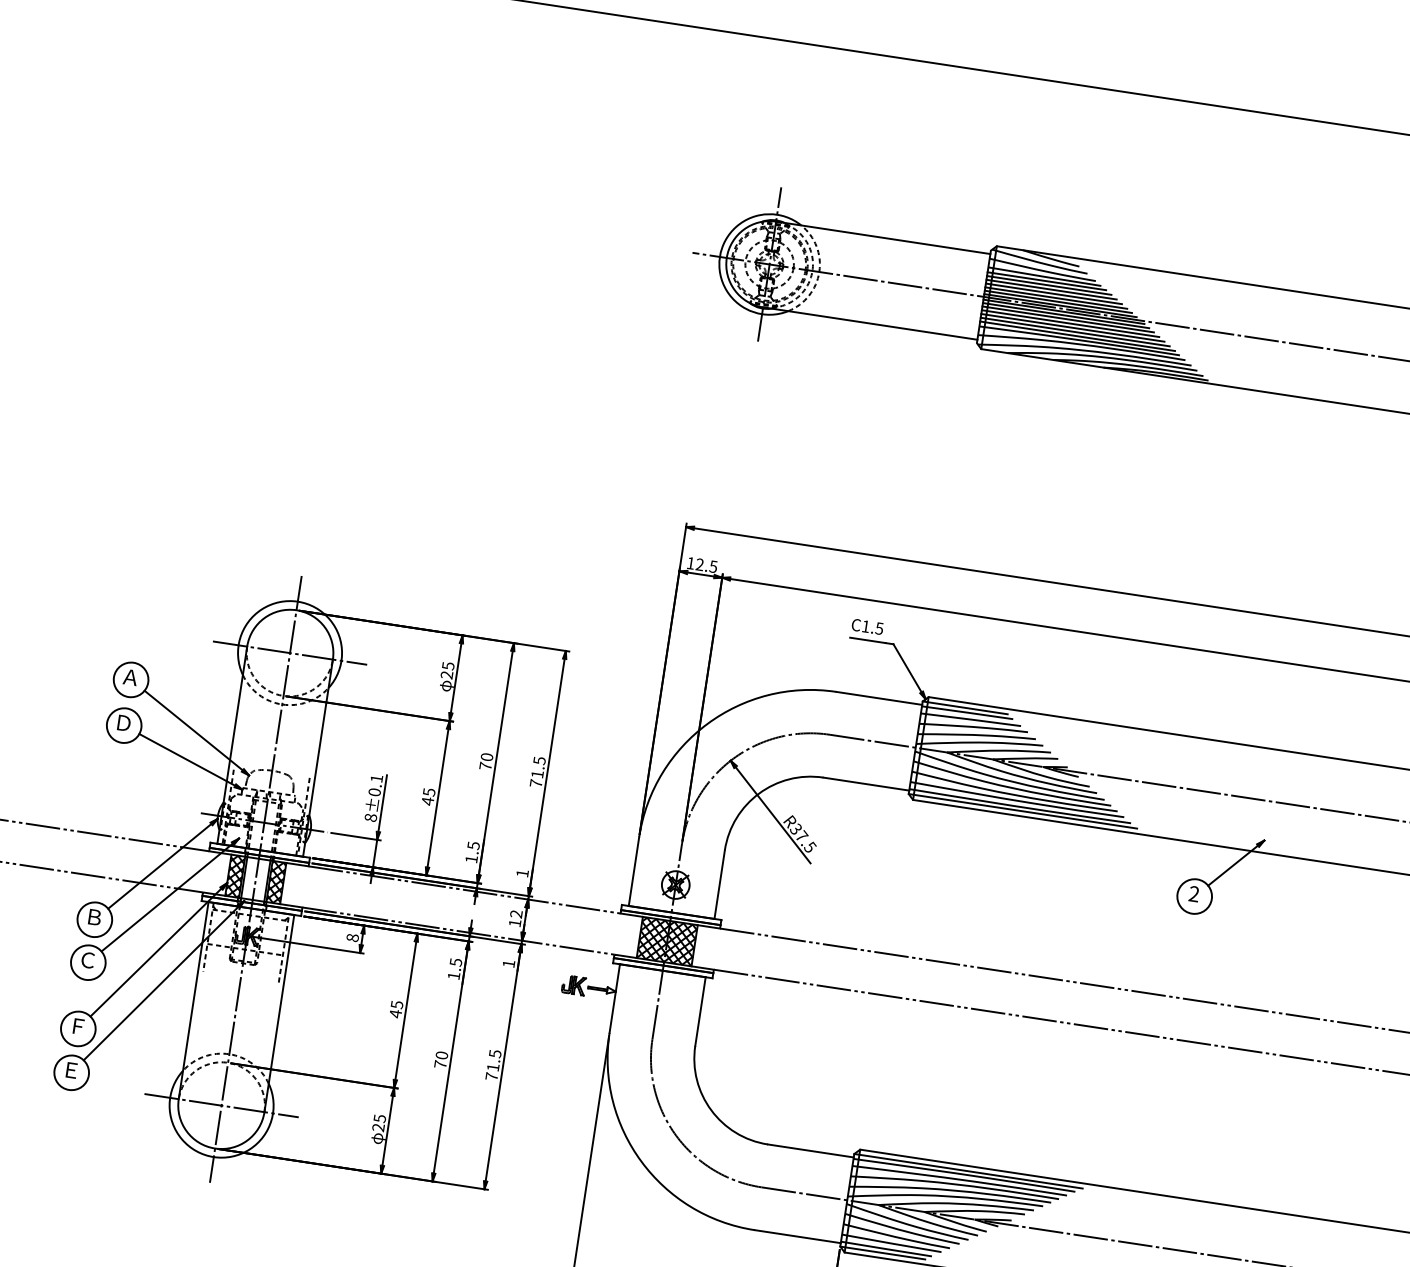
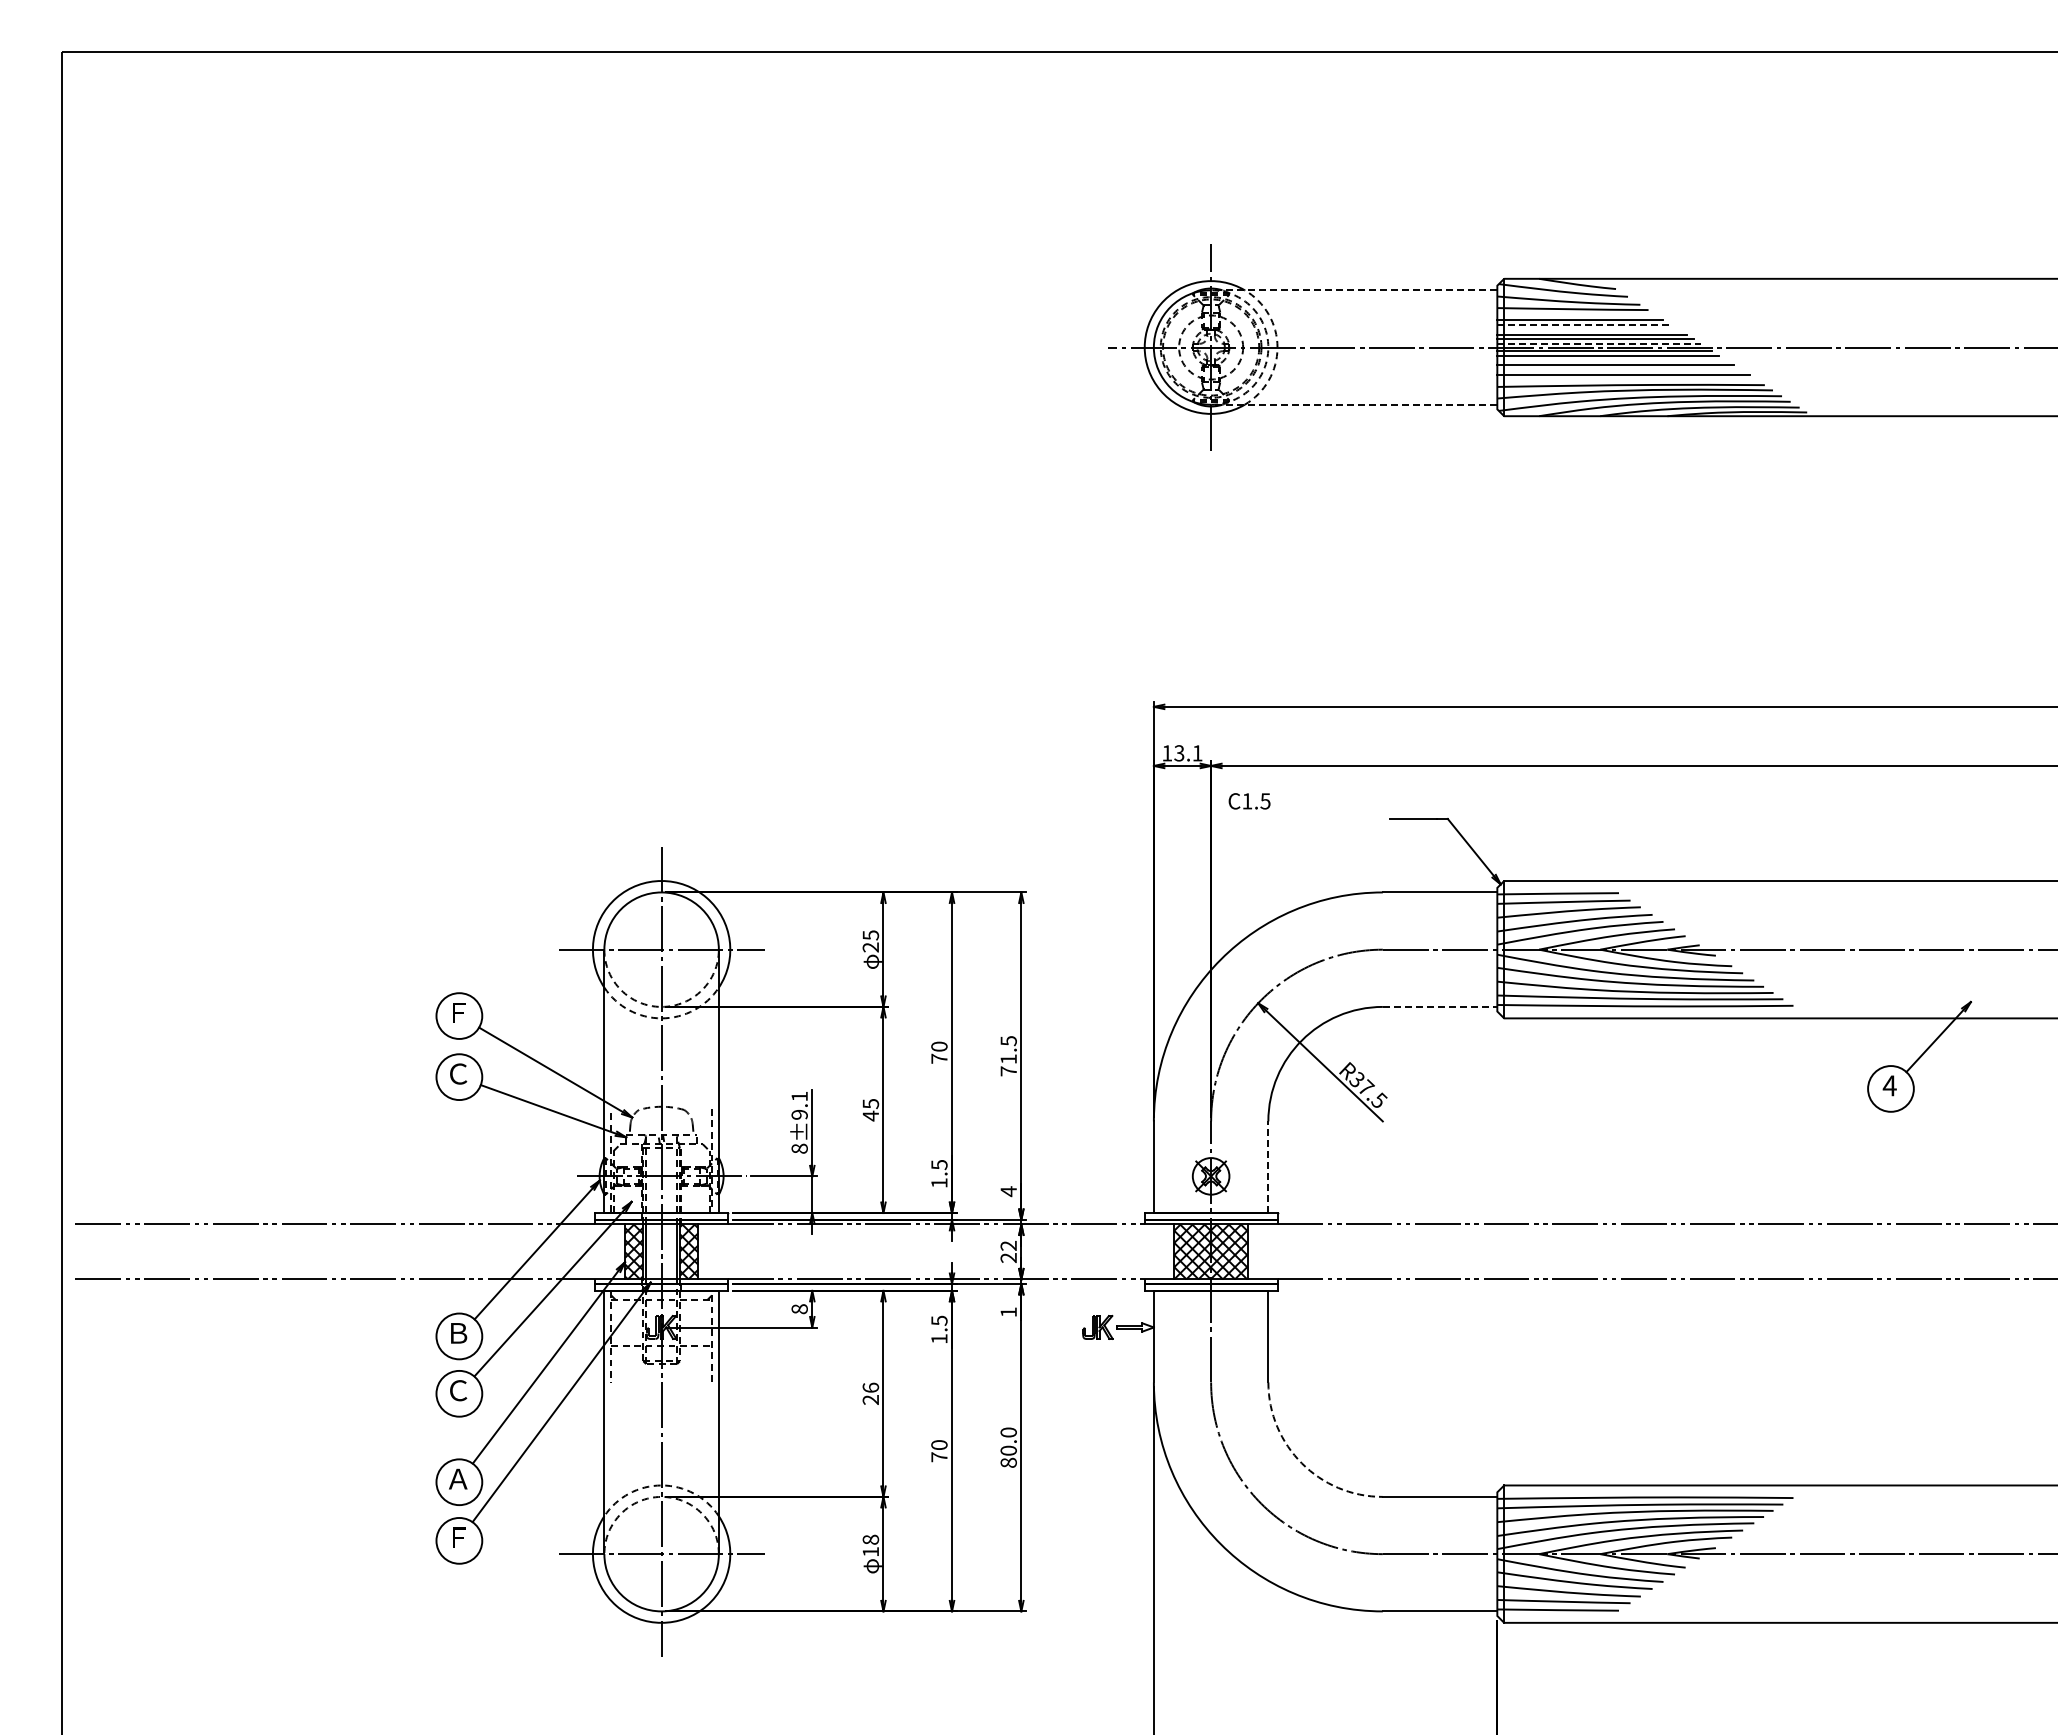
line: (882, 237) -> (1353, 290), solid -> dashed
line: (1046, 281) -> (1576, 314), removed
line: (1051, 289) -> (1584, 324), solid -> dashed
line: (1054, 293) -> (1588, 329), removed
line: (1060, 305) -> (1599, 343), solid -> dashed
line: (1067, 319) -> (1611, 360), removed
line: (869, 323) -> (1353, 404), solid -> dashed
line: (1072, 327) -> (1619, 370), removed
line: (1077, 336) -> (1627, 380), removed
text: (706, 565) -> (1188, 753), 12.5 -> 13.1
text: (867, 626) -> (1249, 801), moved
text: (130, 677) -> (458, 1012), Ａ -> Ｆ
line: (964, 707) -> (1553, 887), removed
text: (123, 722) -> (458, 1073), Ｄ -> Ｃ
line: (866, 783) -> (1440, 1006), solid -> dashed
text: (374, 792) -> (799, 1114), 8±0.1 -> 8±9.1
line: (1022, 811) -> (1649, 1011), removed
text: (522, 873) -> (1008, 1191), 1 -> 4
line: (719, 884) -> (1268, 1167), solid -> dashed
text: (1193, 893) -> (1889, 1085), 2 -> 4
text: (514, 922) -> (1008, 1257), 12 -> 22
text: (396, 1009) -> (870, 1393), 45 -> 26
text: (78, 1026) -> (458, 1478), Ｆ -> Ａ
text: (493, 1065) -> (1008, 1447), 71.5 -> 80.0
text: (71, 1070) -> (458, 1537), Ｅ -> Ｆ
arc: (710, 1110) -> (1301, 1463), solid -> dashed
text: (378, 1122) -> (870, 1545), 25 -> 18
line: (968, 1171) -> (1649, 1492), removed
line: (882, 1253) -> (1553, 1616), removed

